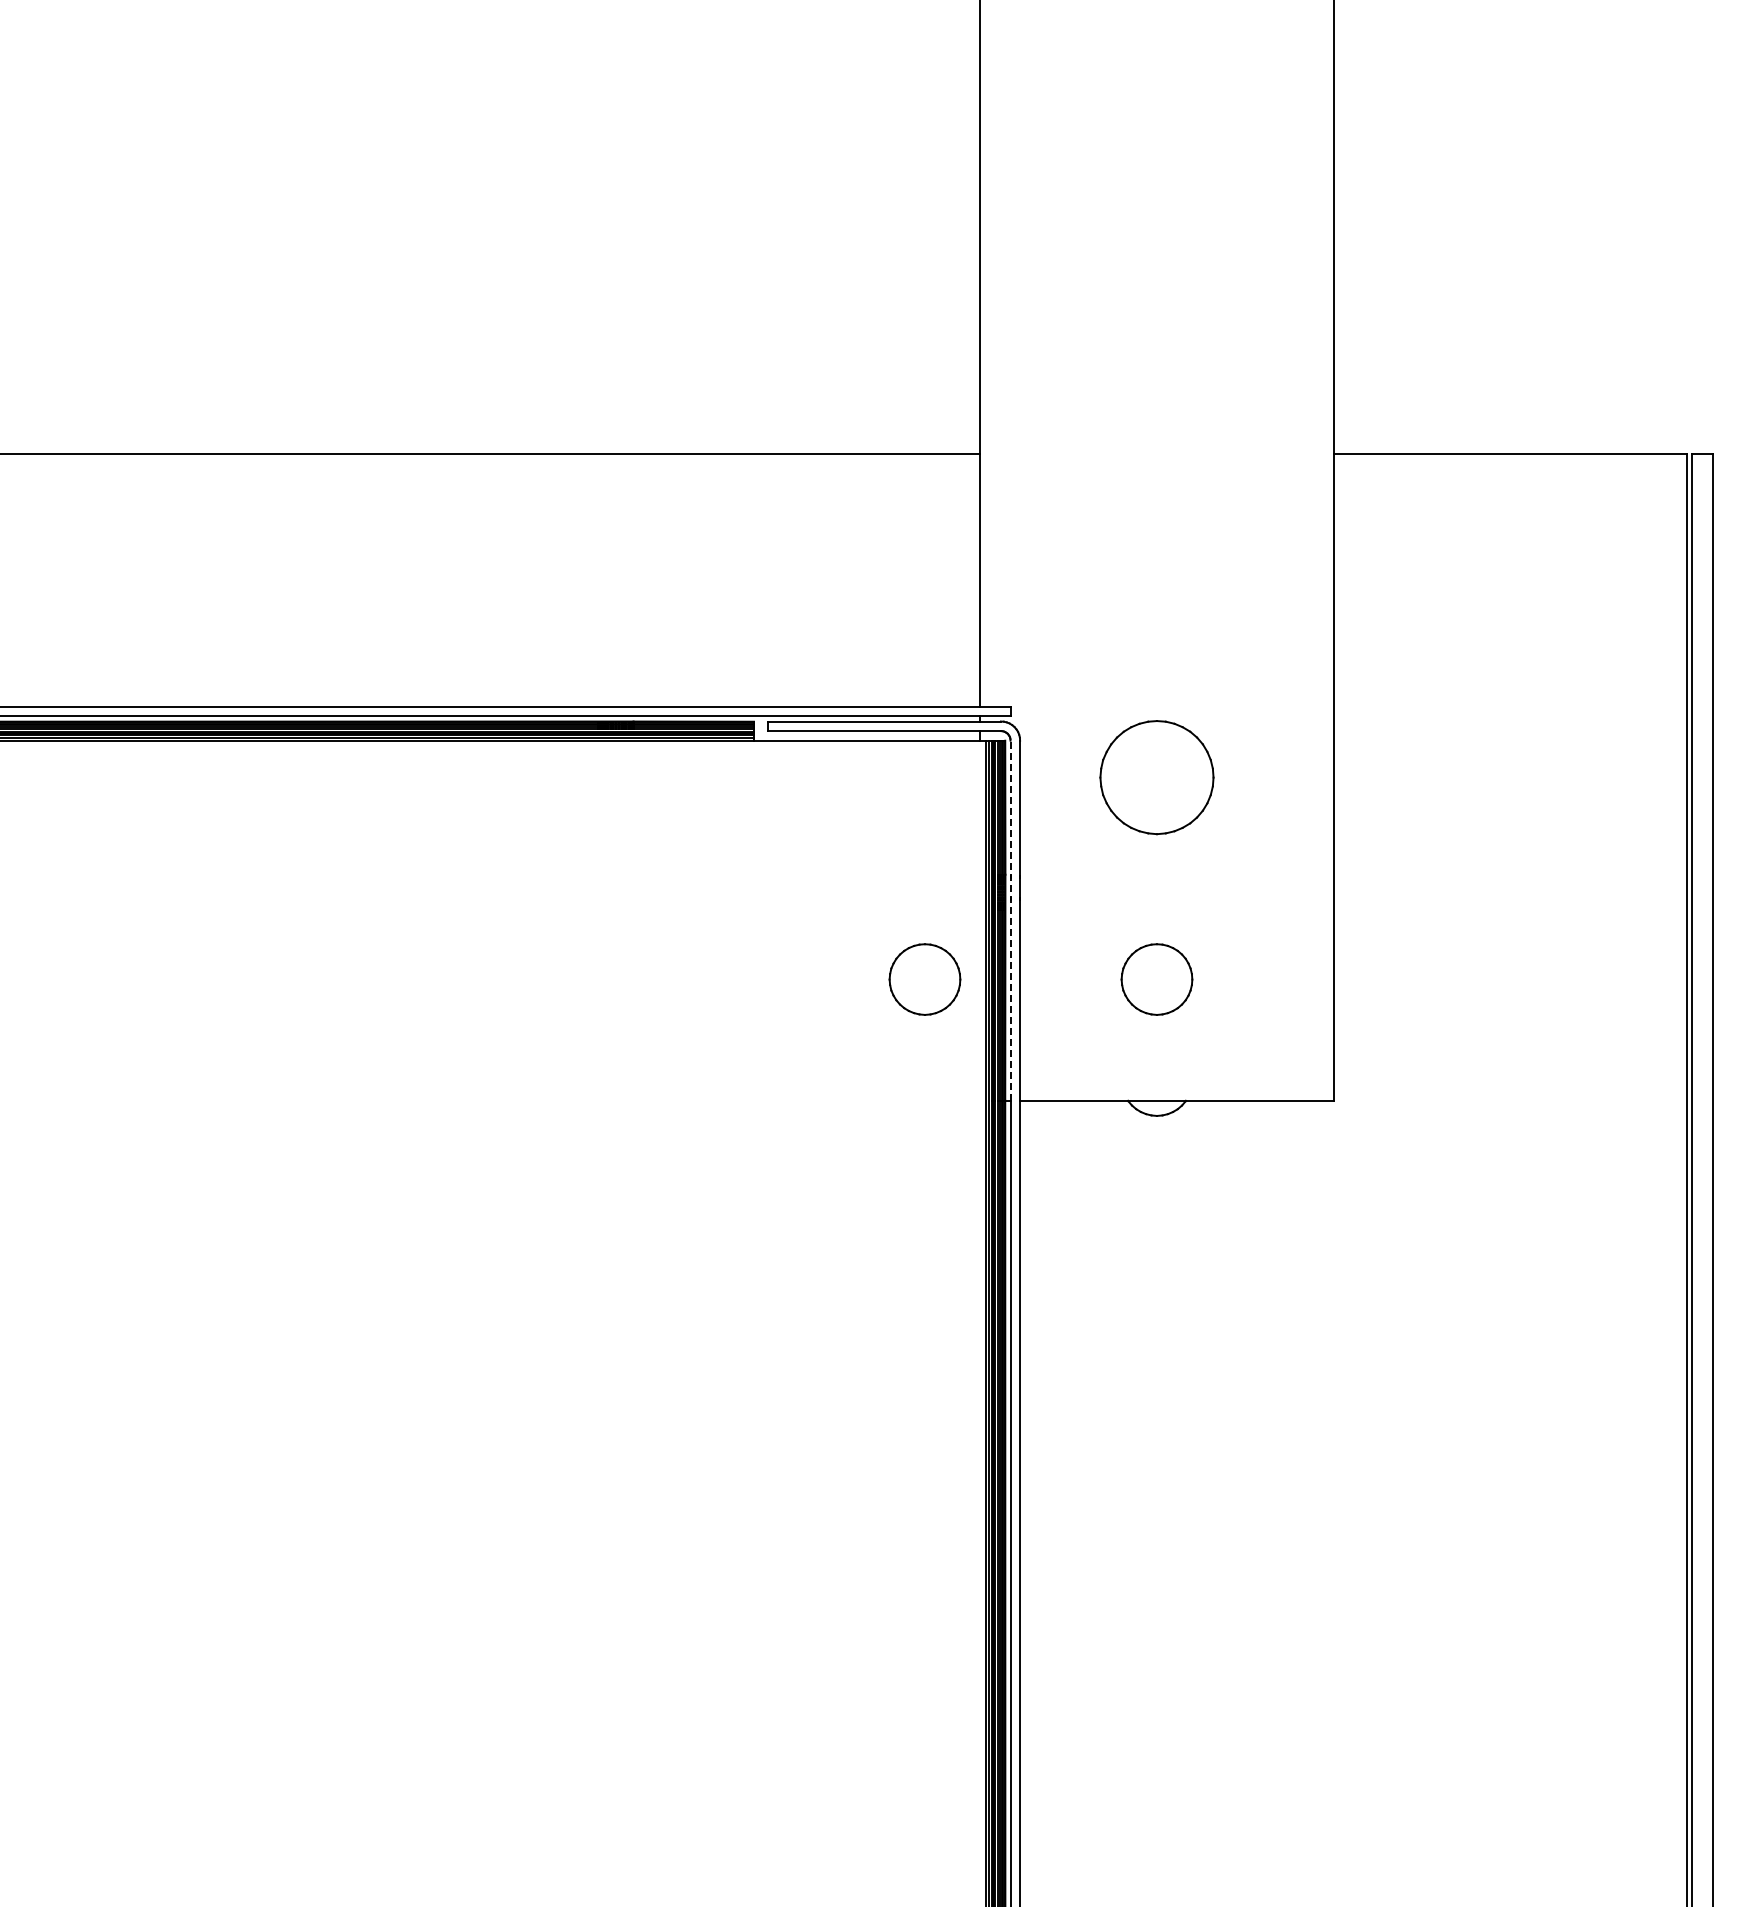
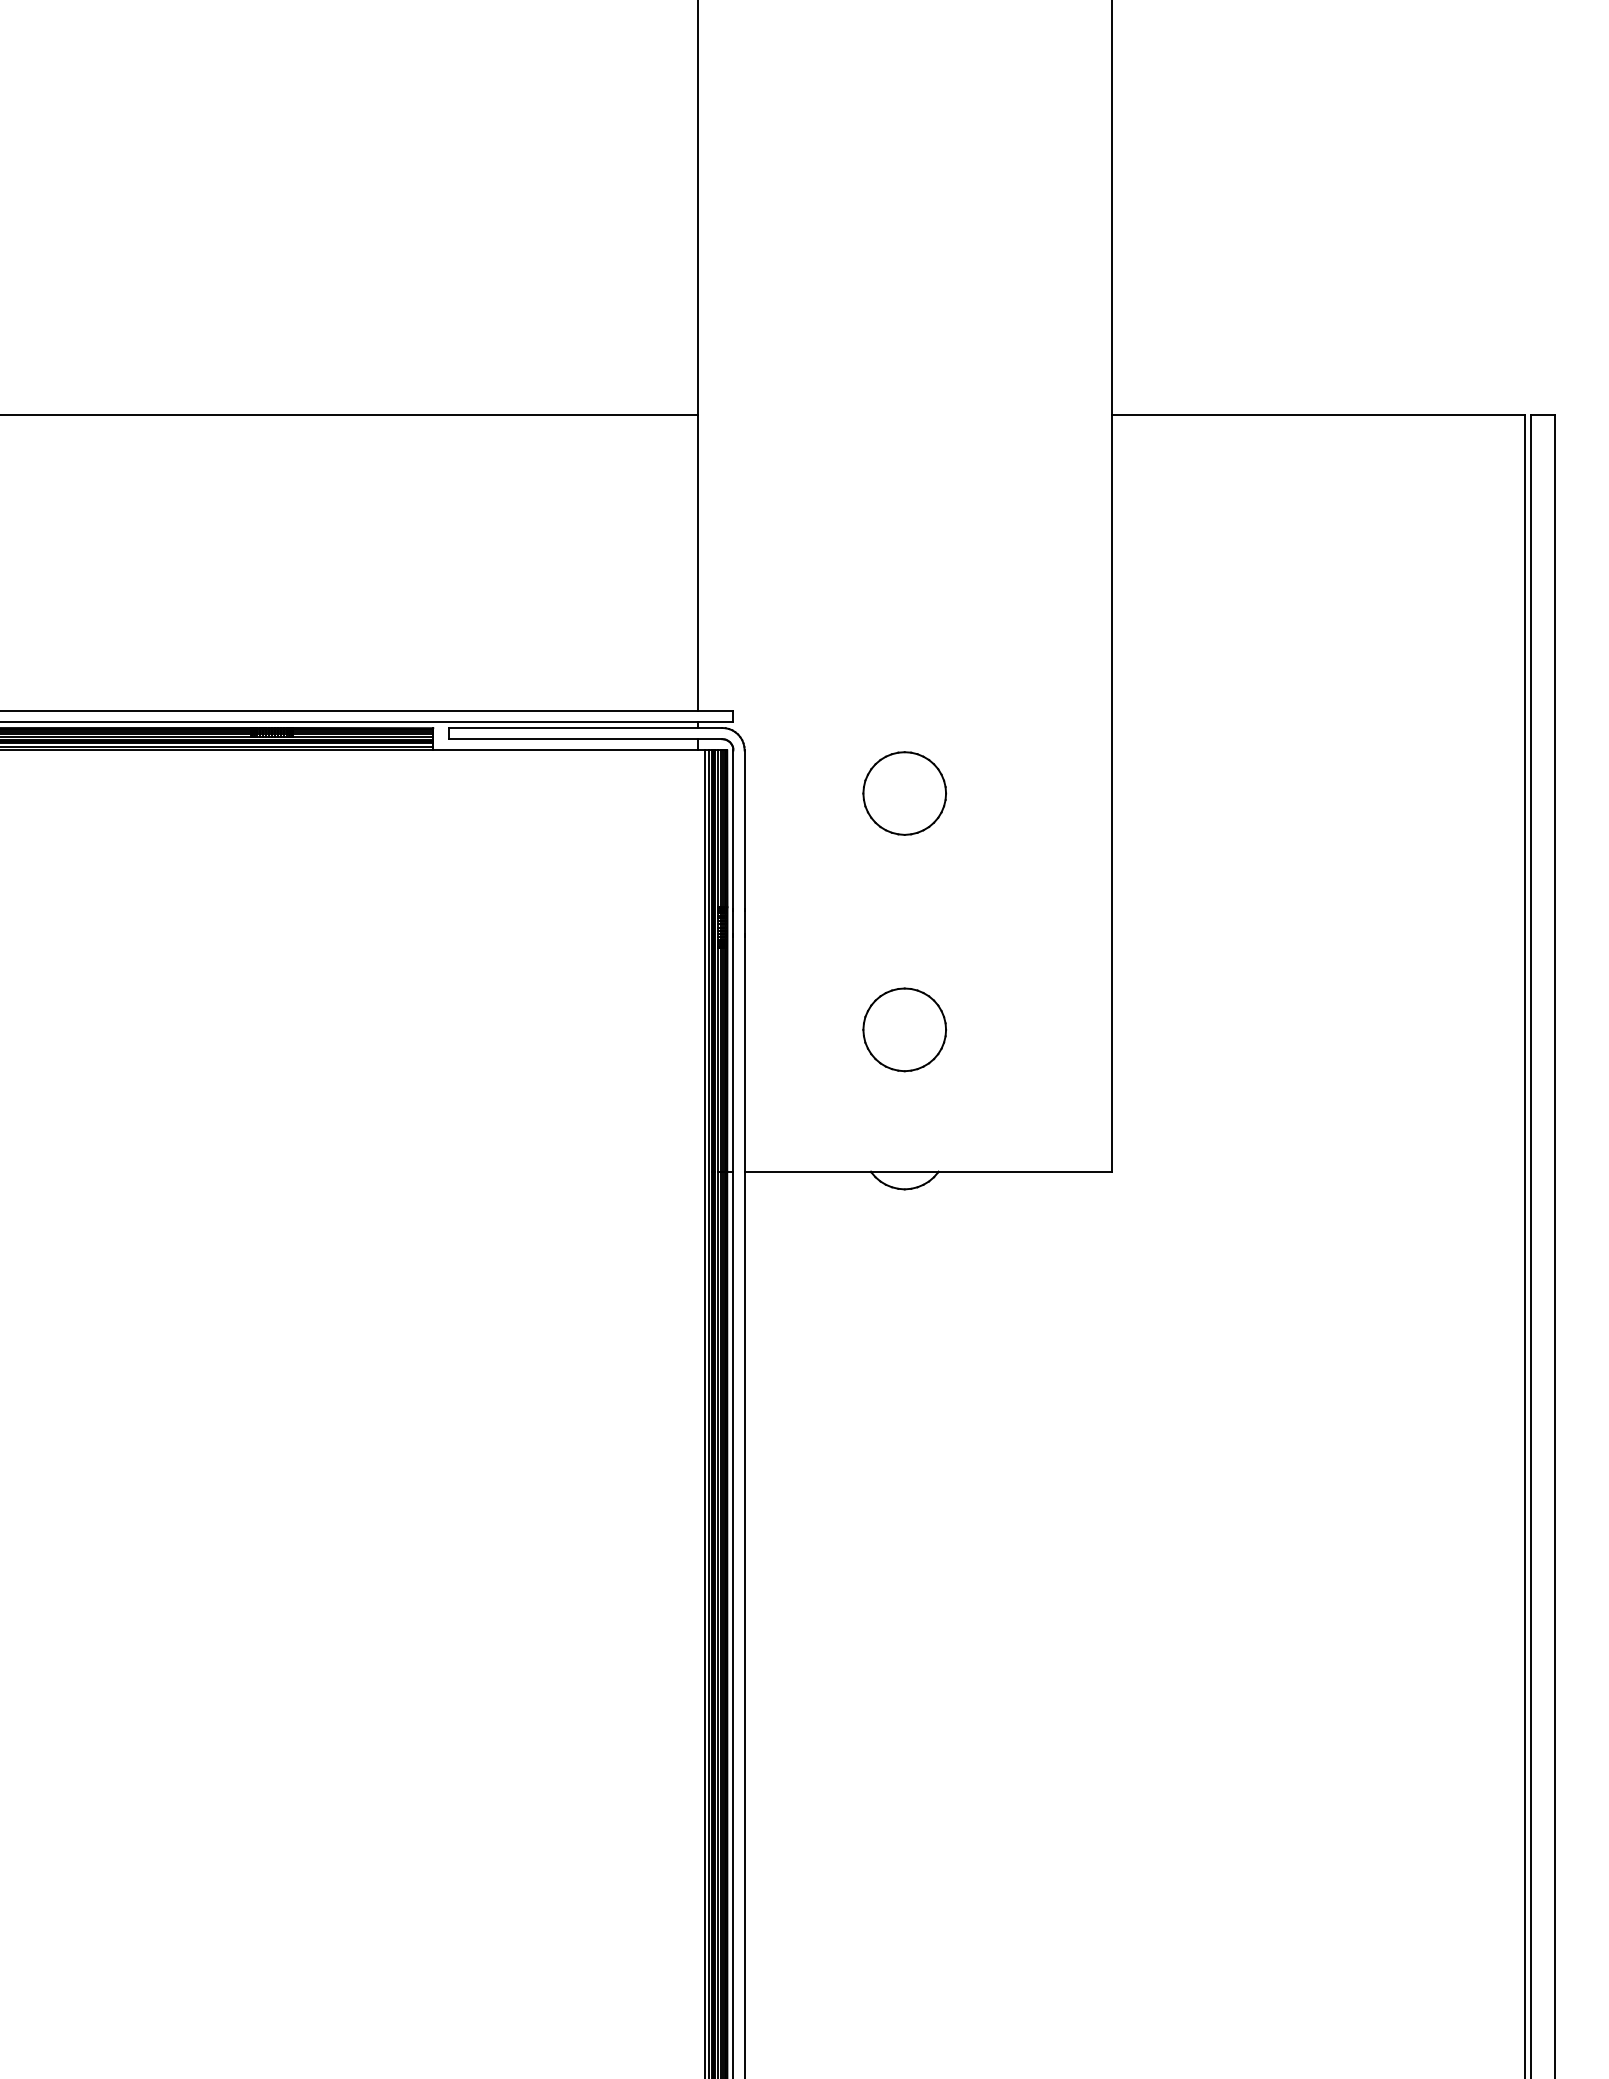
part: (1156, 777) -> (904, 793), size x0.62
line: (1010, 920) -> (733, 960), dashed -> solid
part: (924, 979) -> (632, 1029), removed

